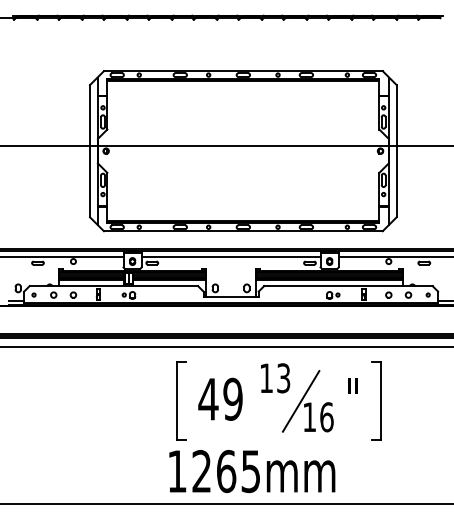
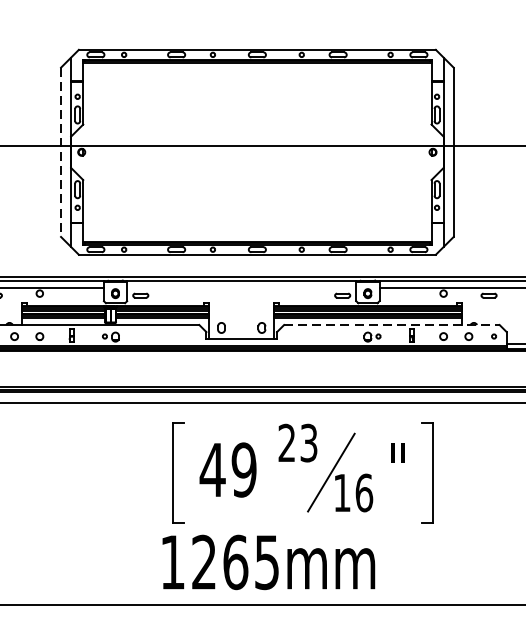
line: (90, 151) -> (61, 152), solid -> dashed
line: (230, 256) -> (240, 287), removed
line: (348, 286) -> (392, 325), solid -> dashed
text: (266, 377) -> (287, 442), 13 -> 23

